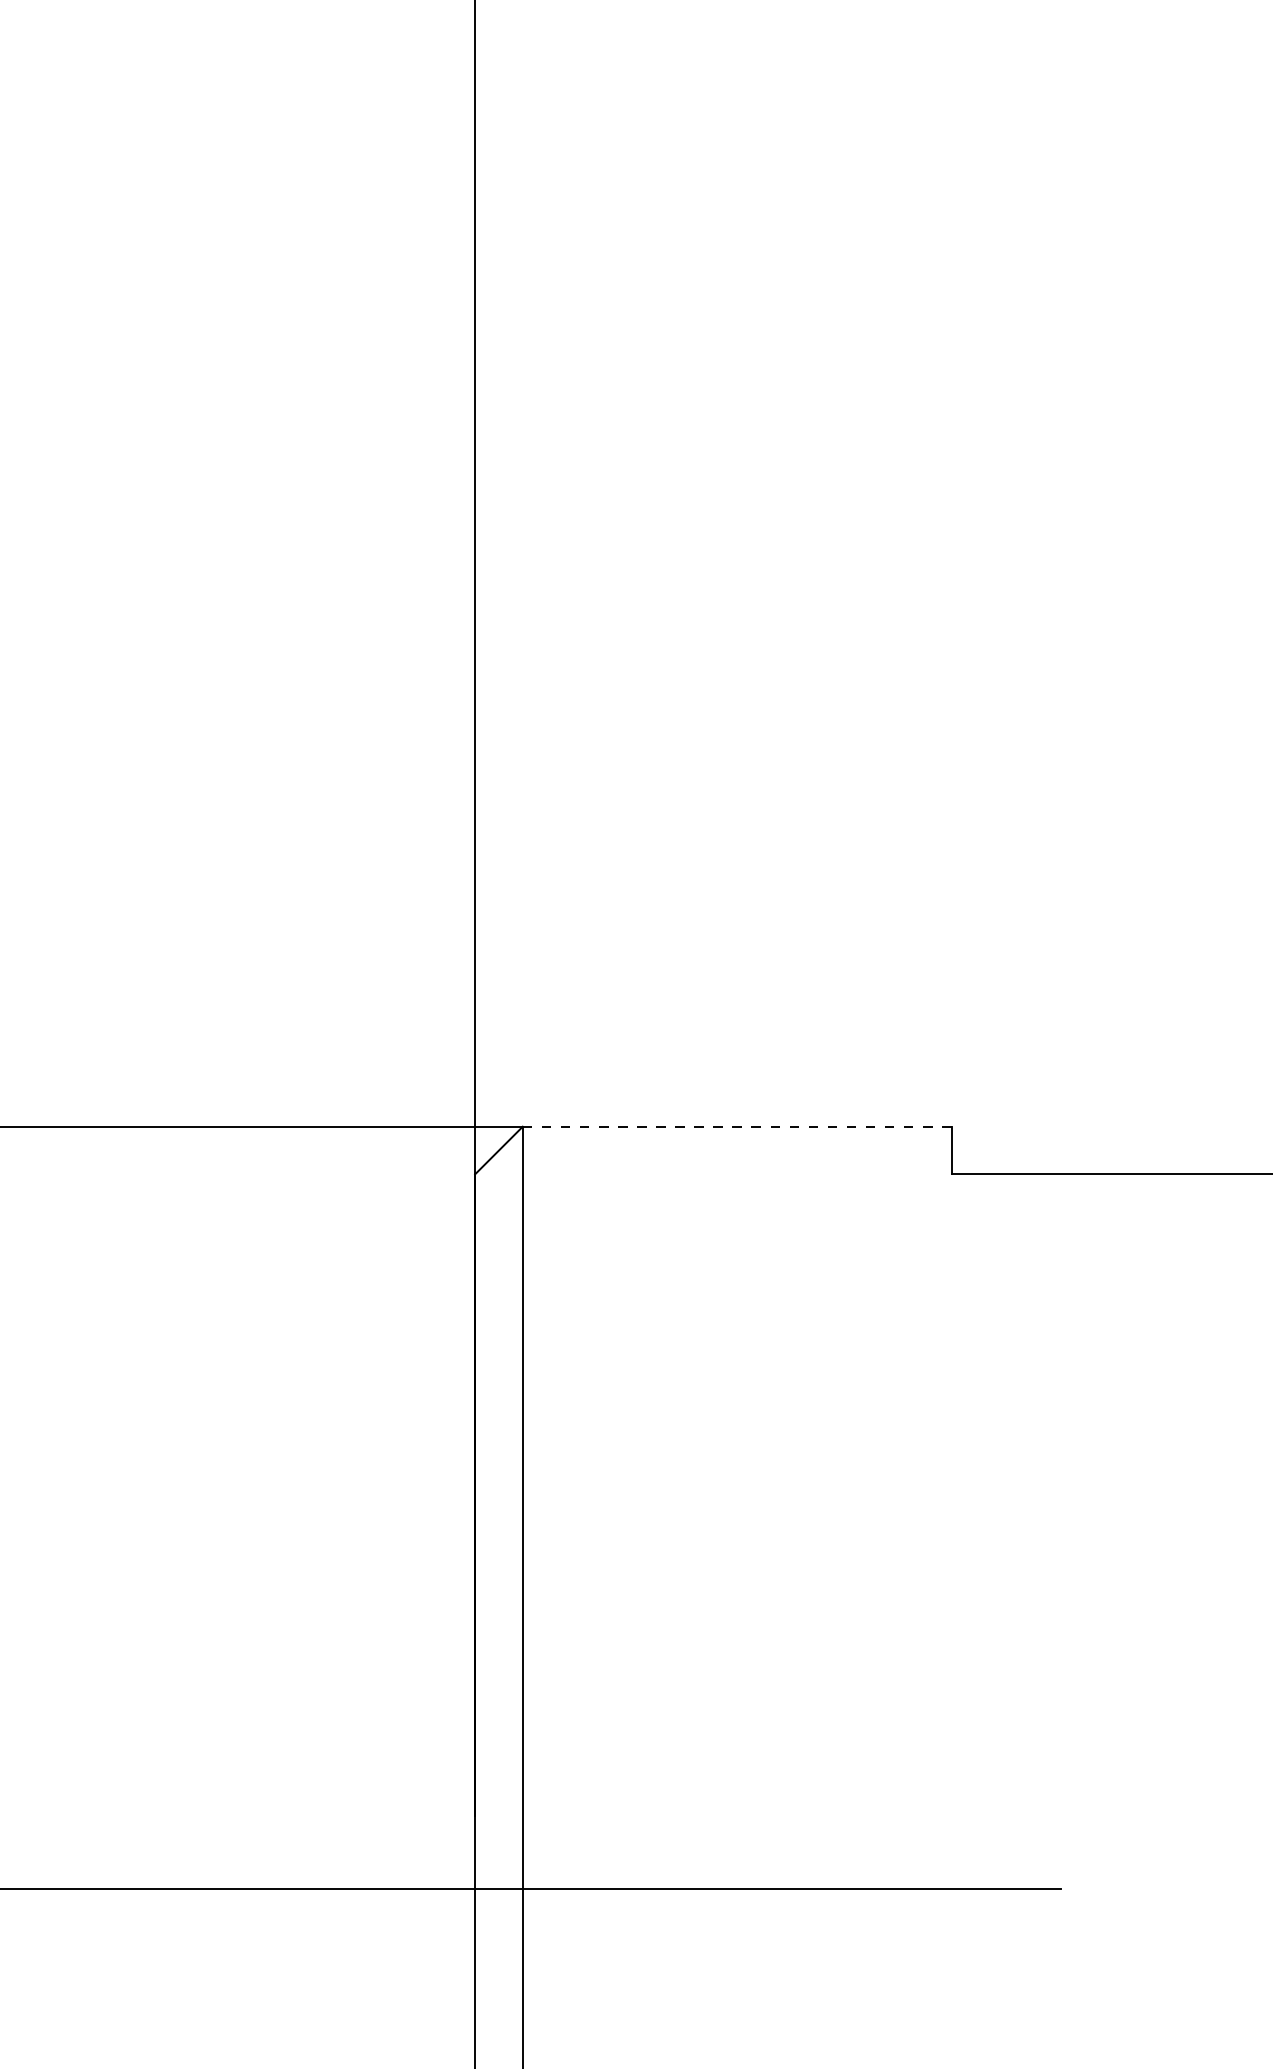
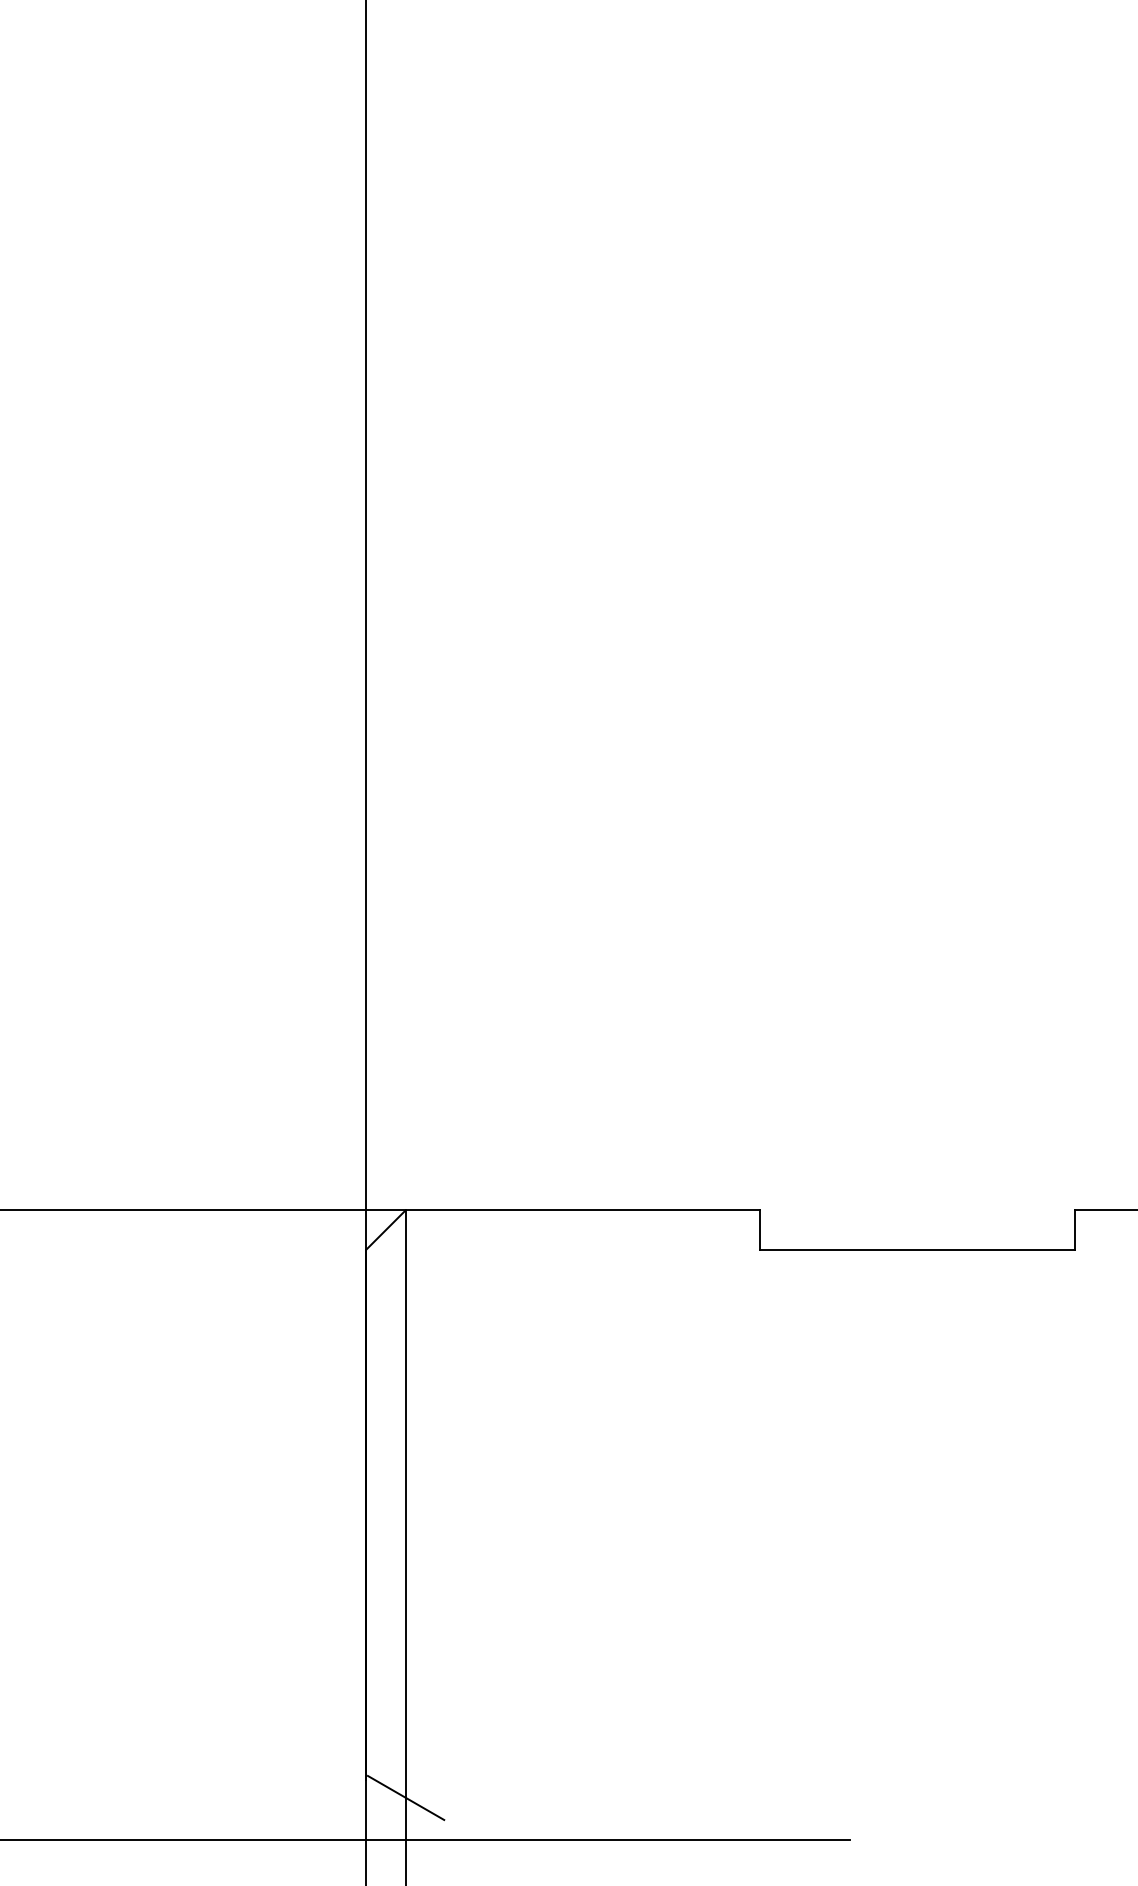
line: (736, 1126) -> (582, 1210), dashed -> solid
line: (523, 1837) -> (406, 1797), added

